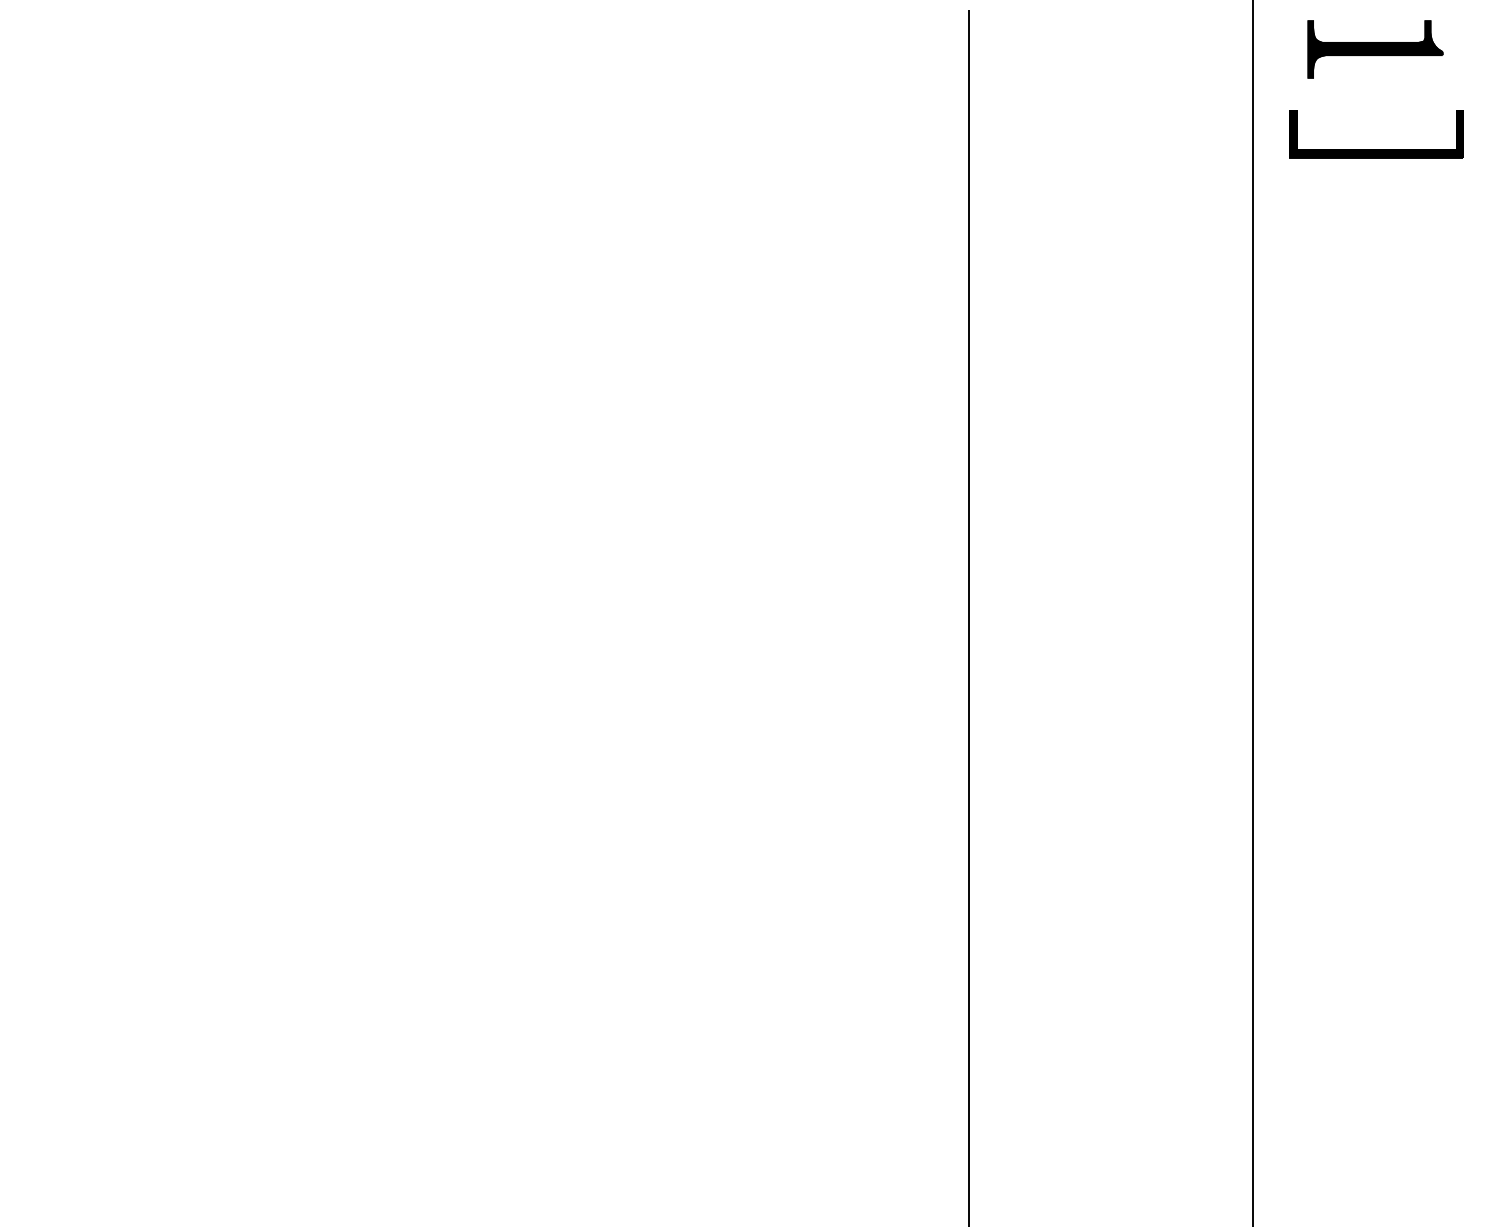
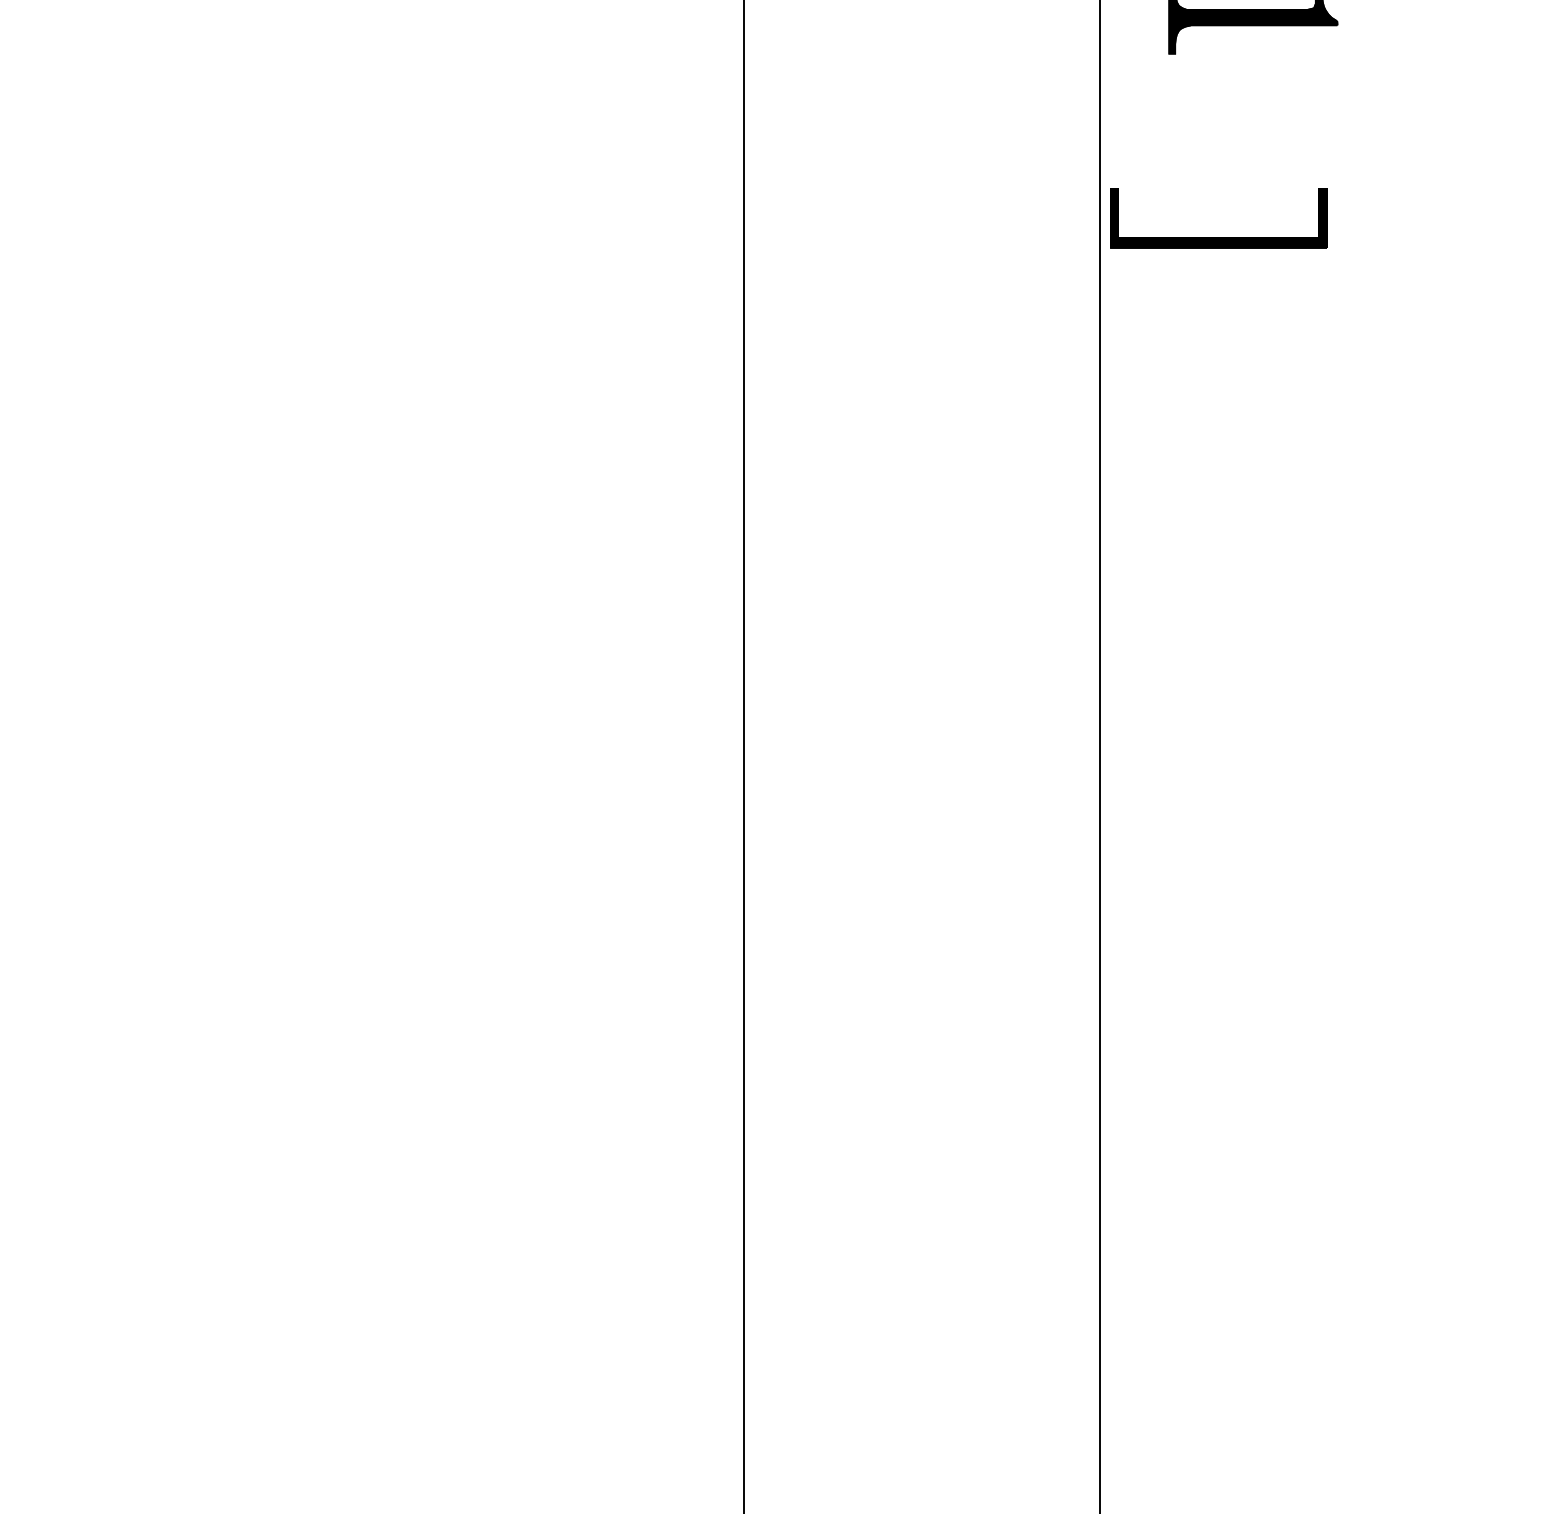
part: (1376, 149) -> (1218, 237), moved

